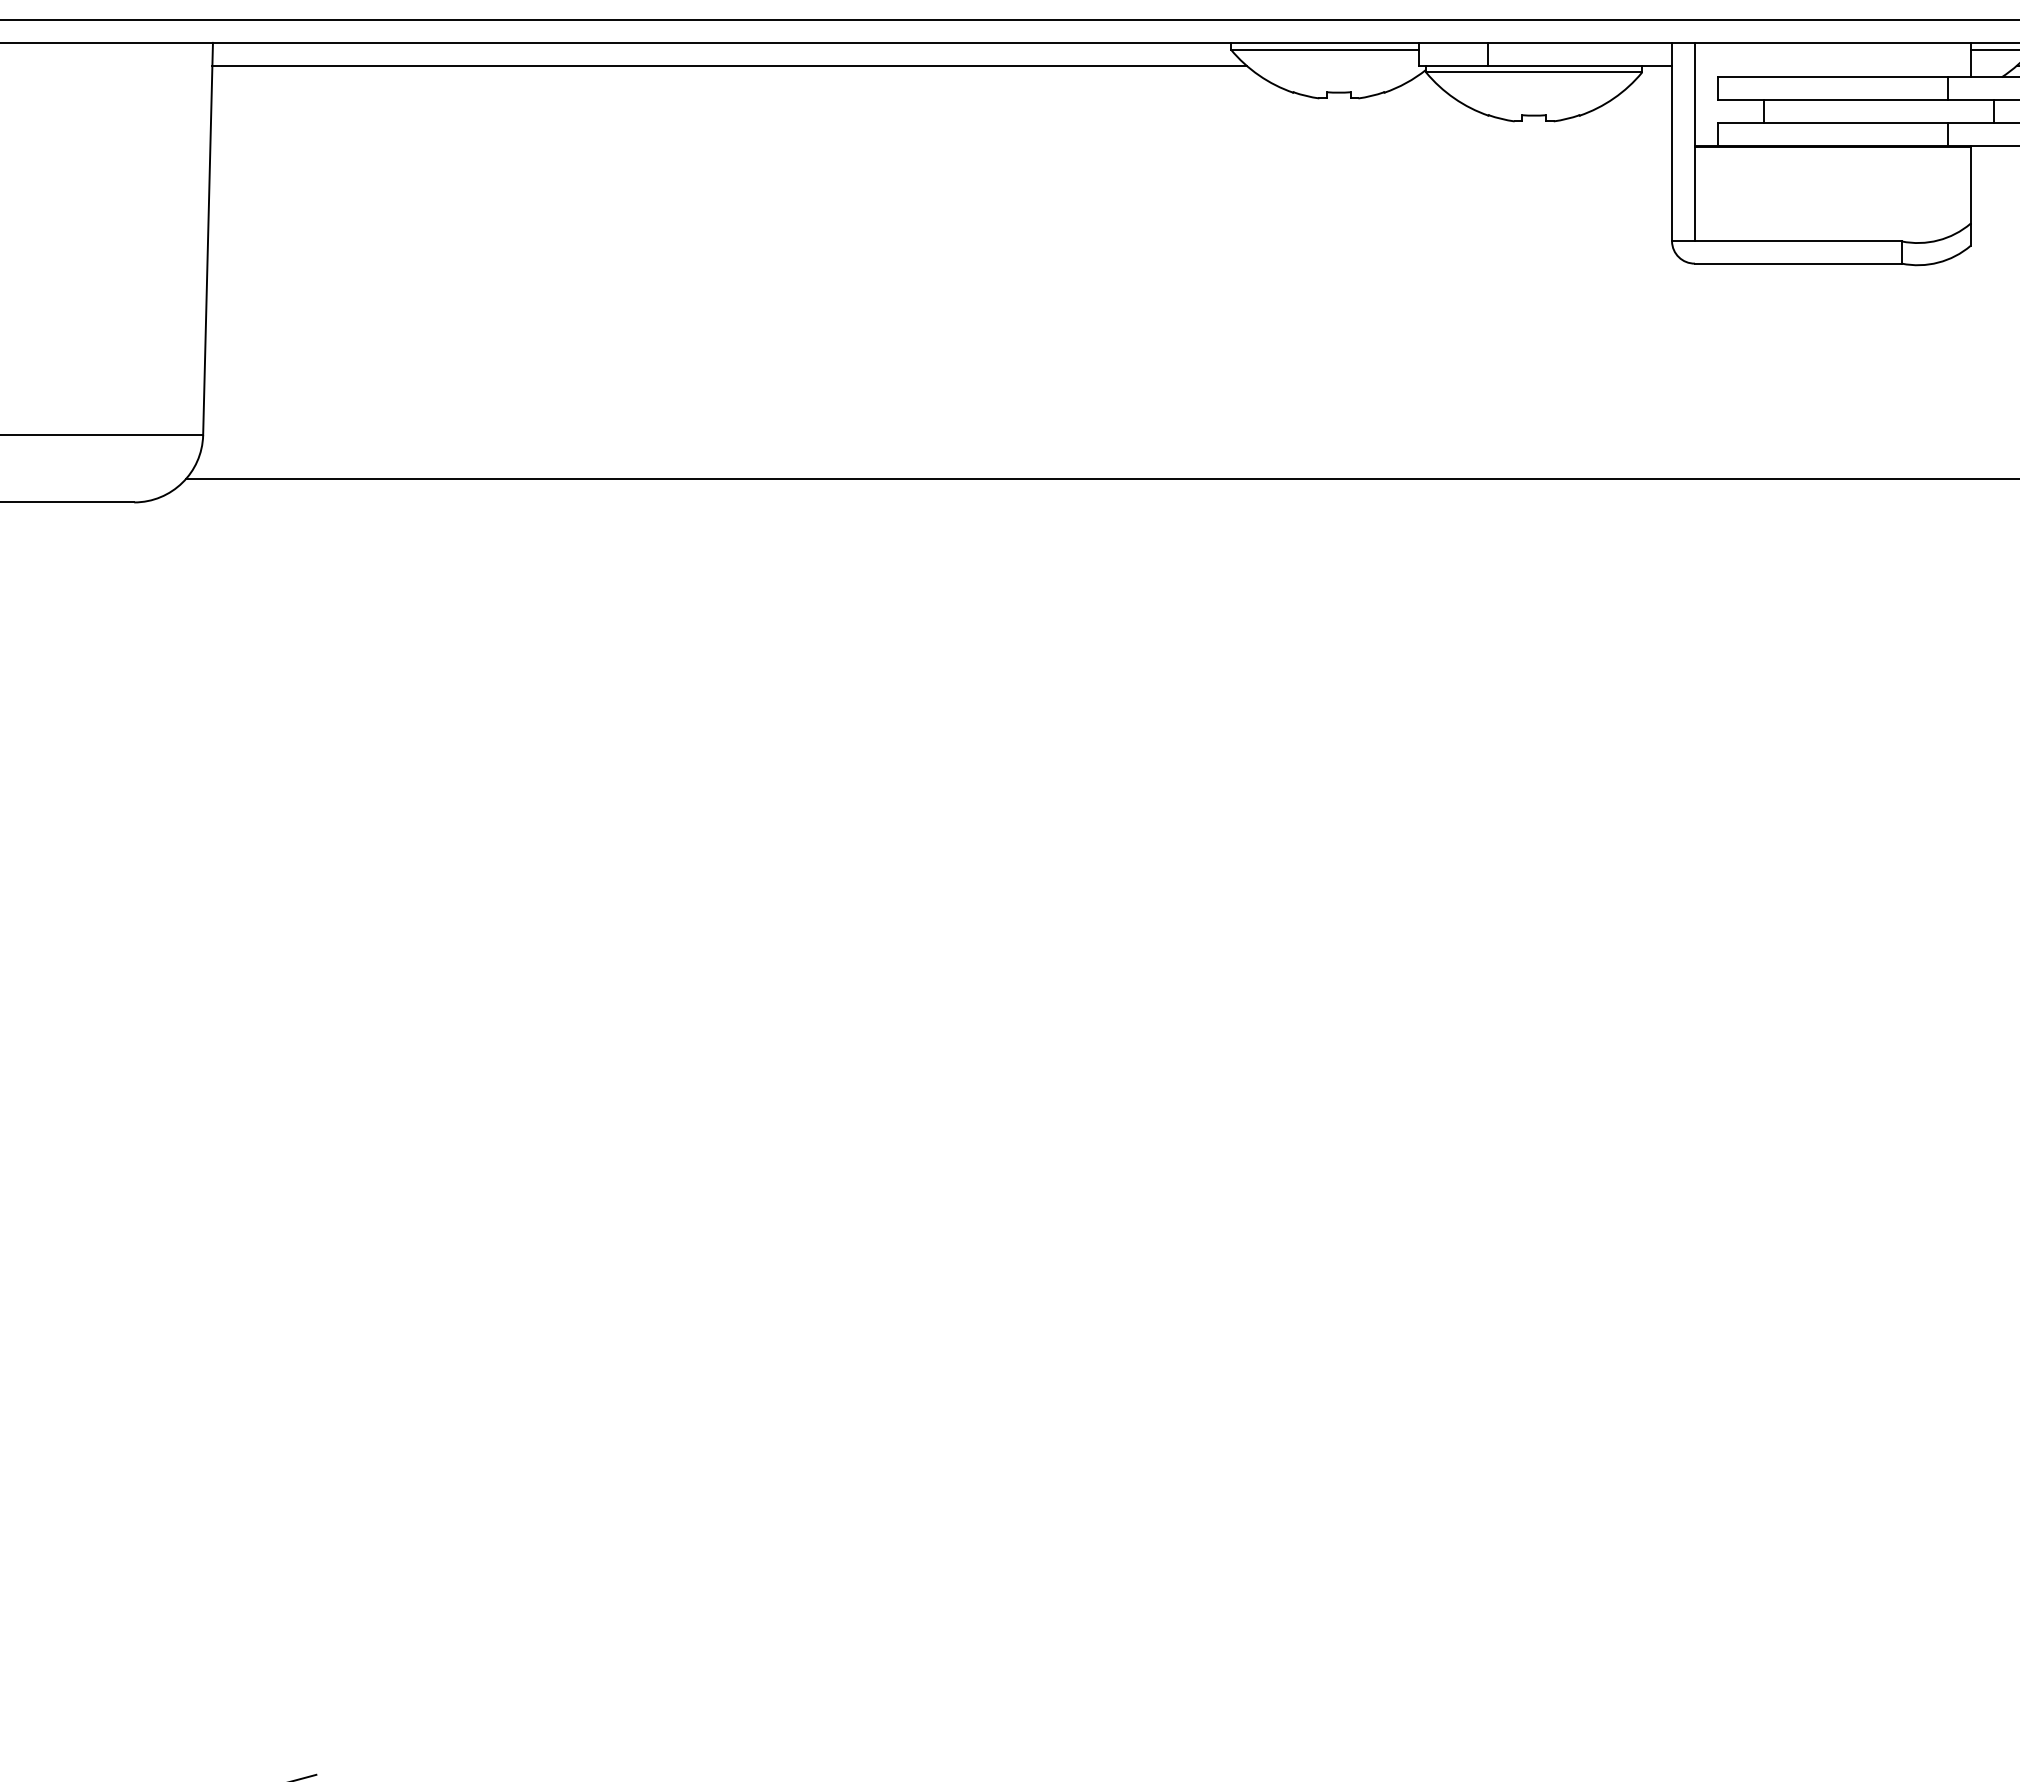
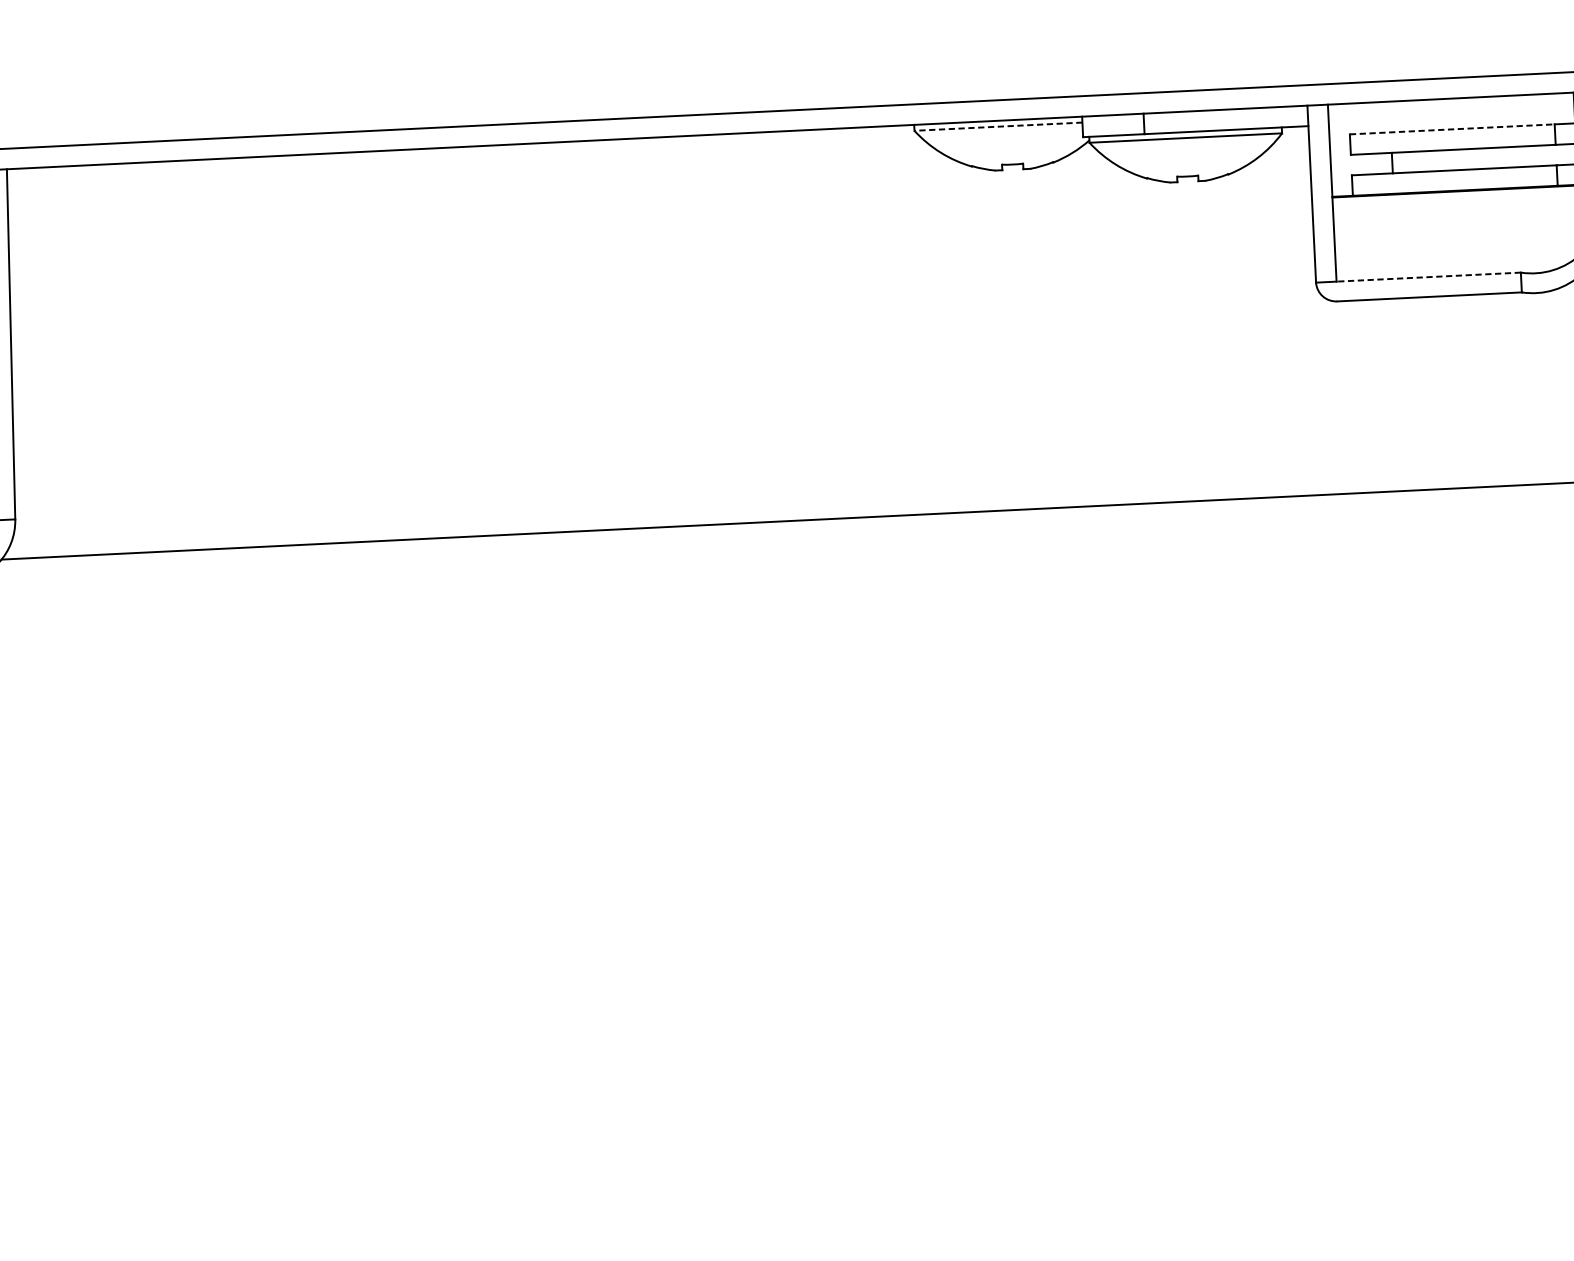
line: (1324, 49) -> (997, 126), solid -> dashed
line: (729, 65) -> (468, 166), removed
line: (1832, 77) -> (1451, 129), solid -> dashed
line: (1797, 241) -> (1427, 277), solid -> dashed

